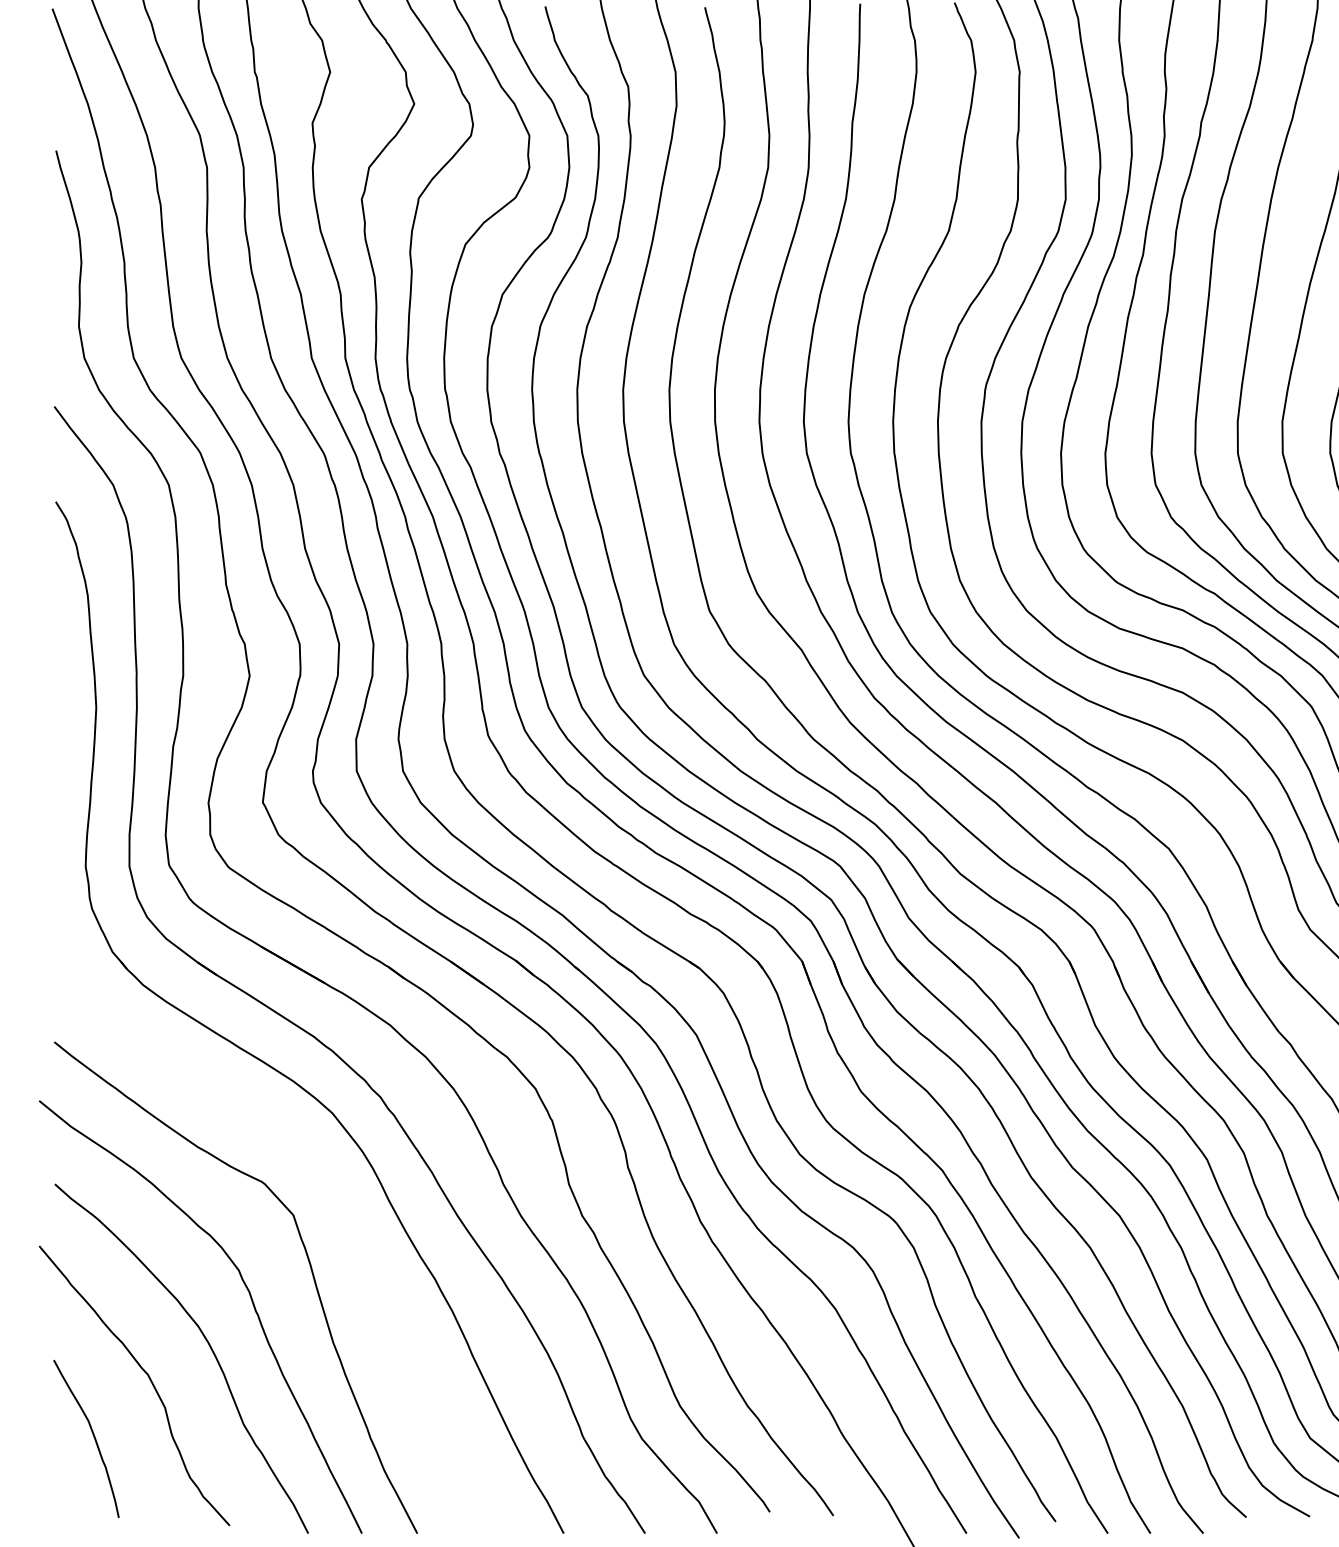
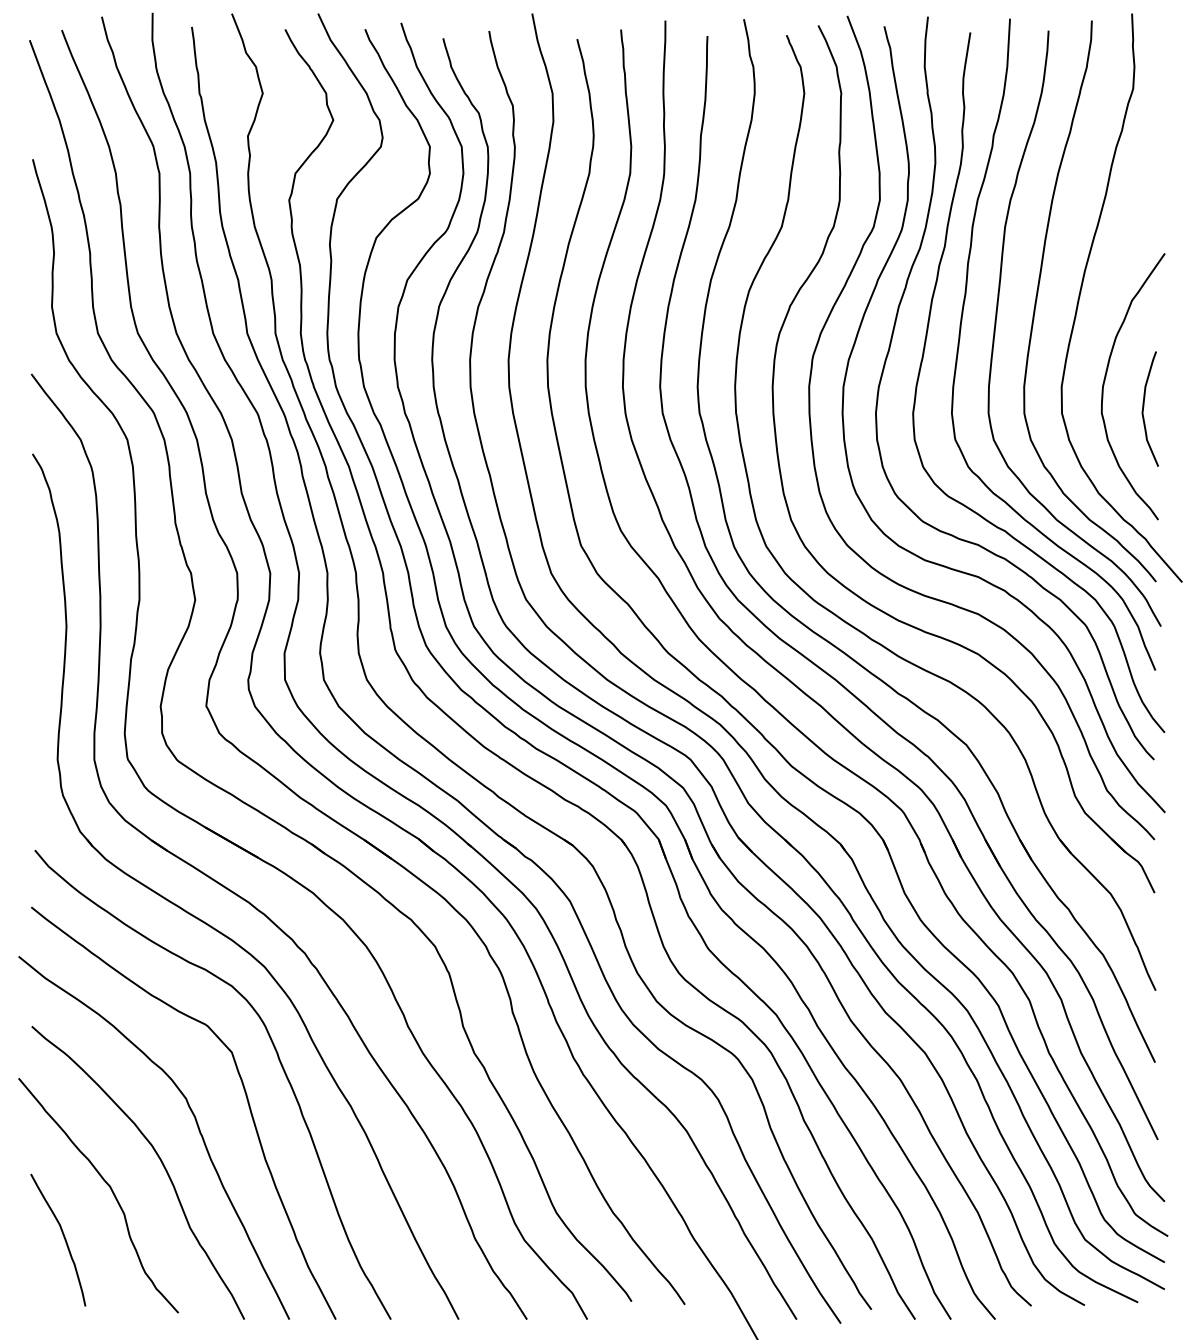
curve: (348, 1224) -> (278, 1060), added

